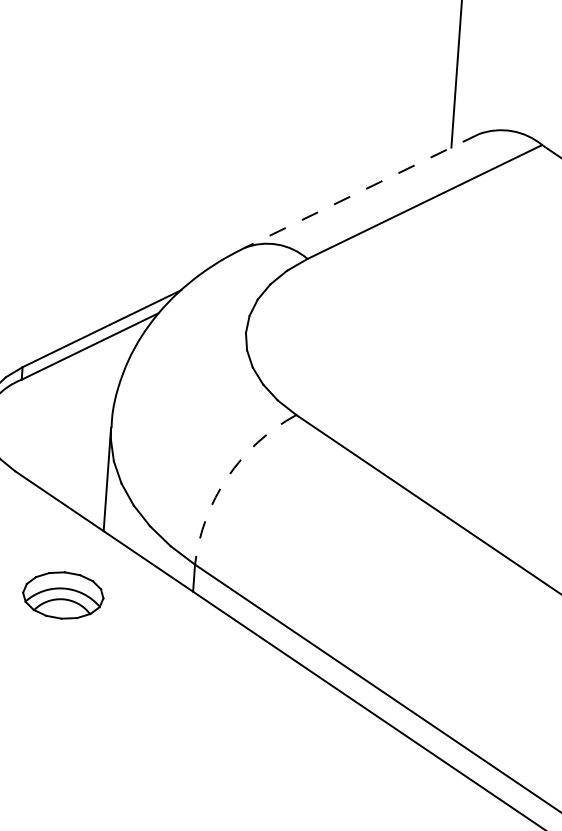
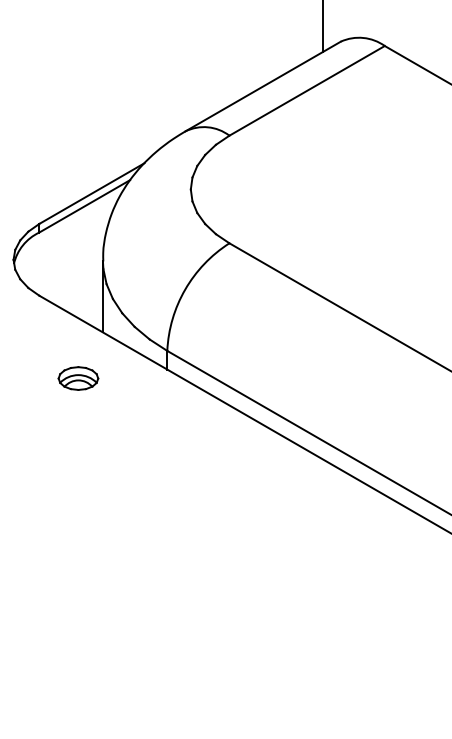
line: (362, 191) -> (263, 86), dashed -> solid
arc: (227, 477) -> (185, 289), dashed -> solid
part: (63, 595) -> (78, 378), size x0.71

